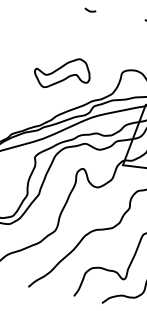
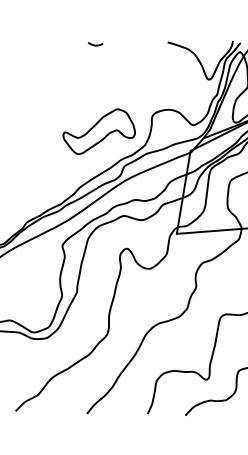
part: (62, 73) -> (98, 131), moved

